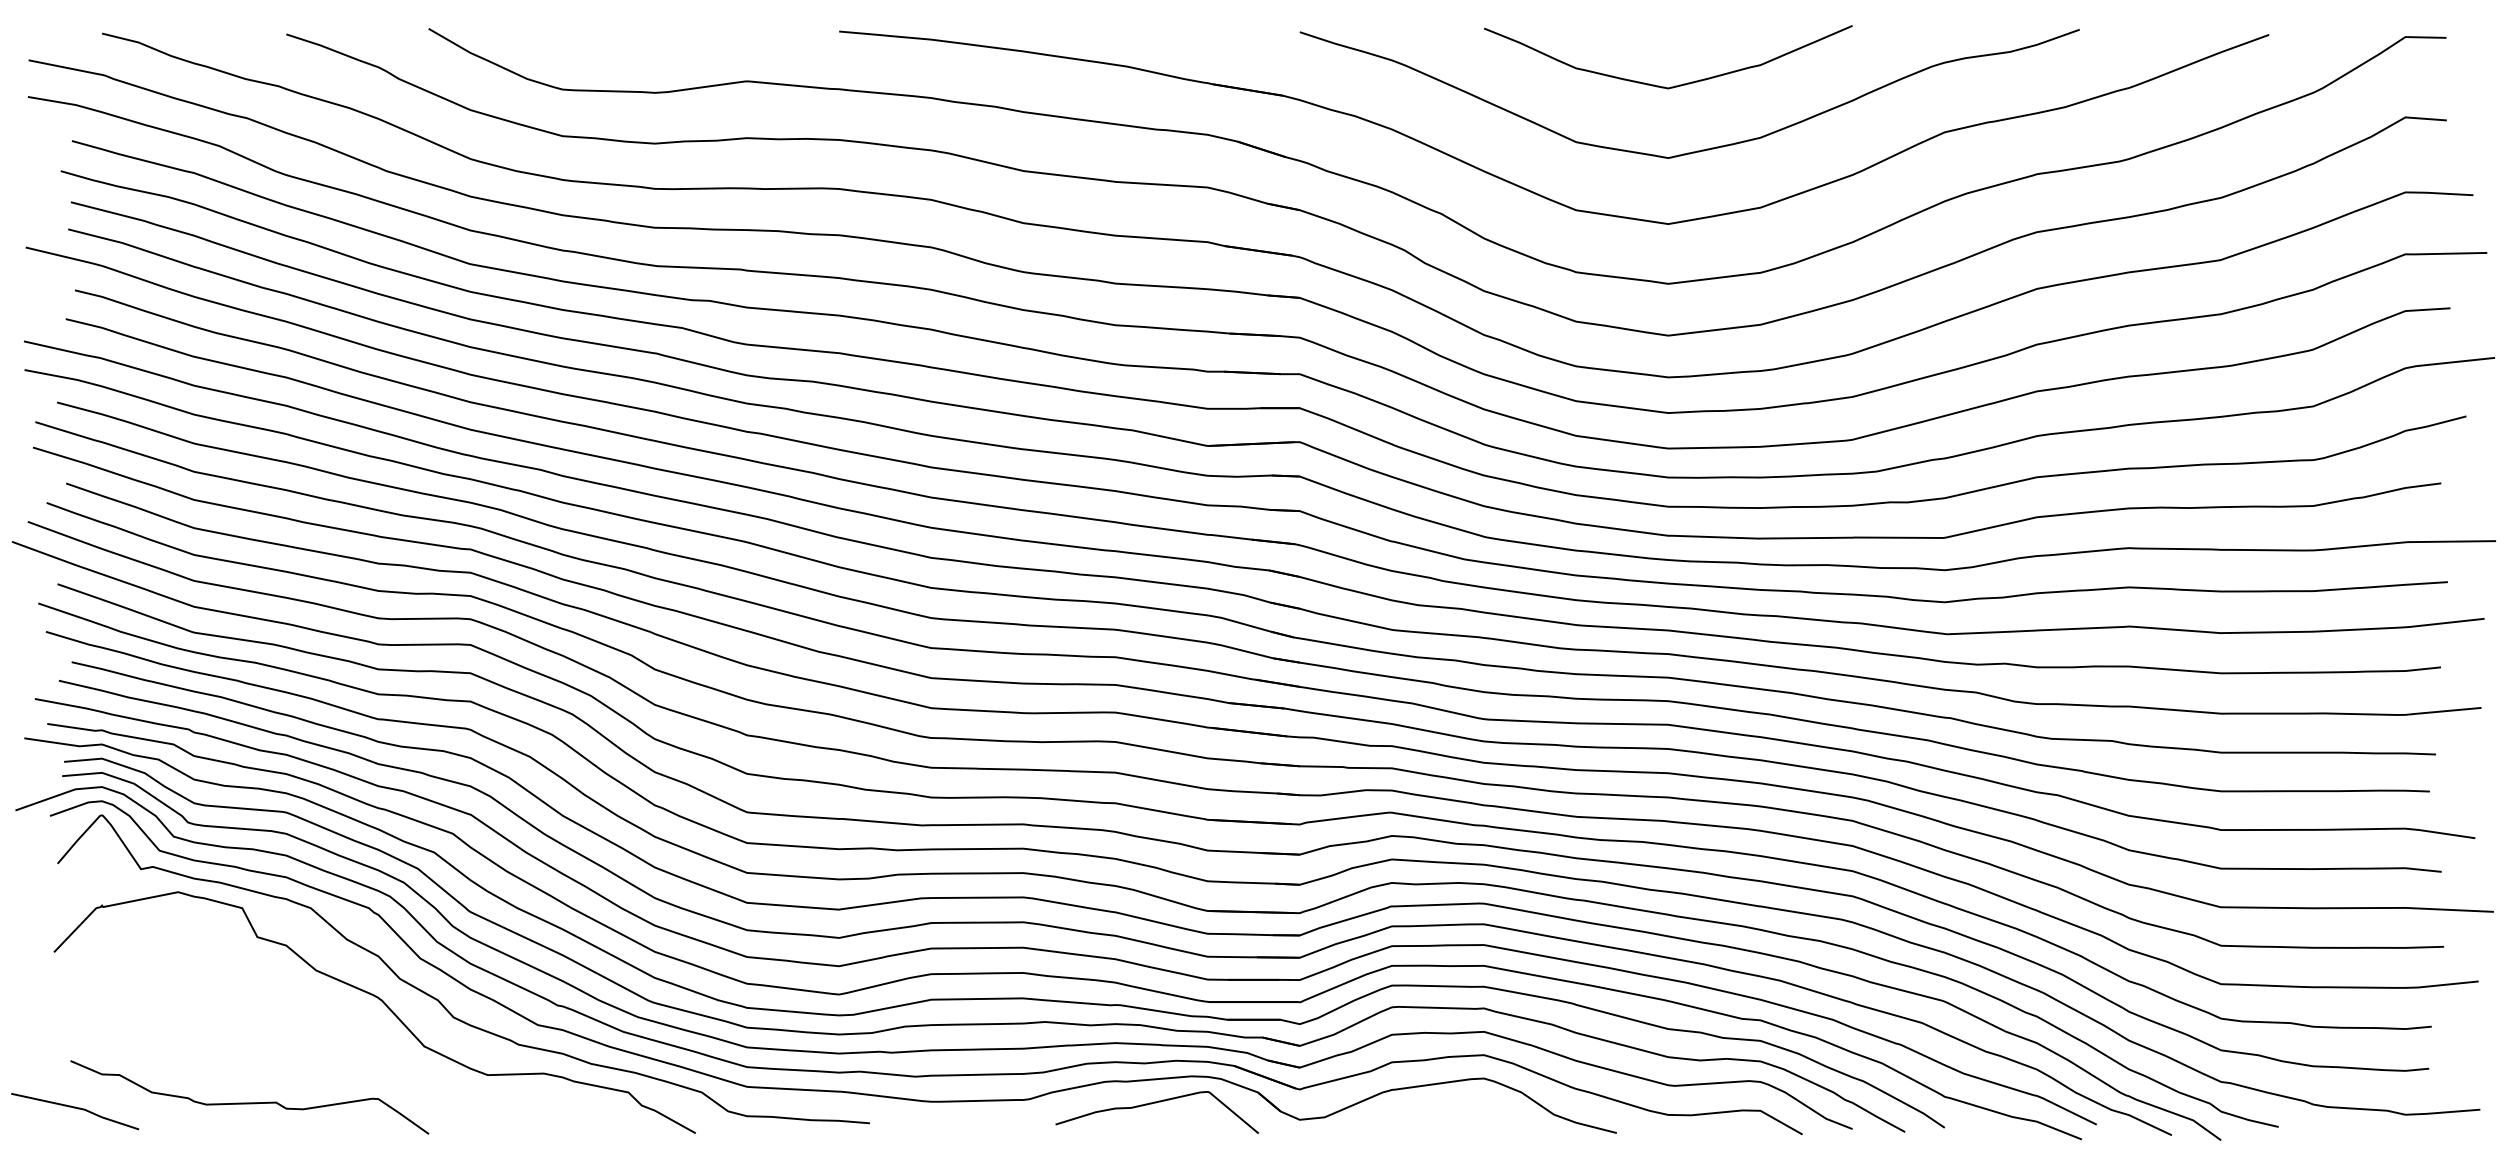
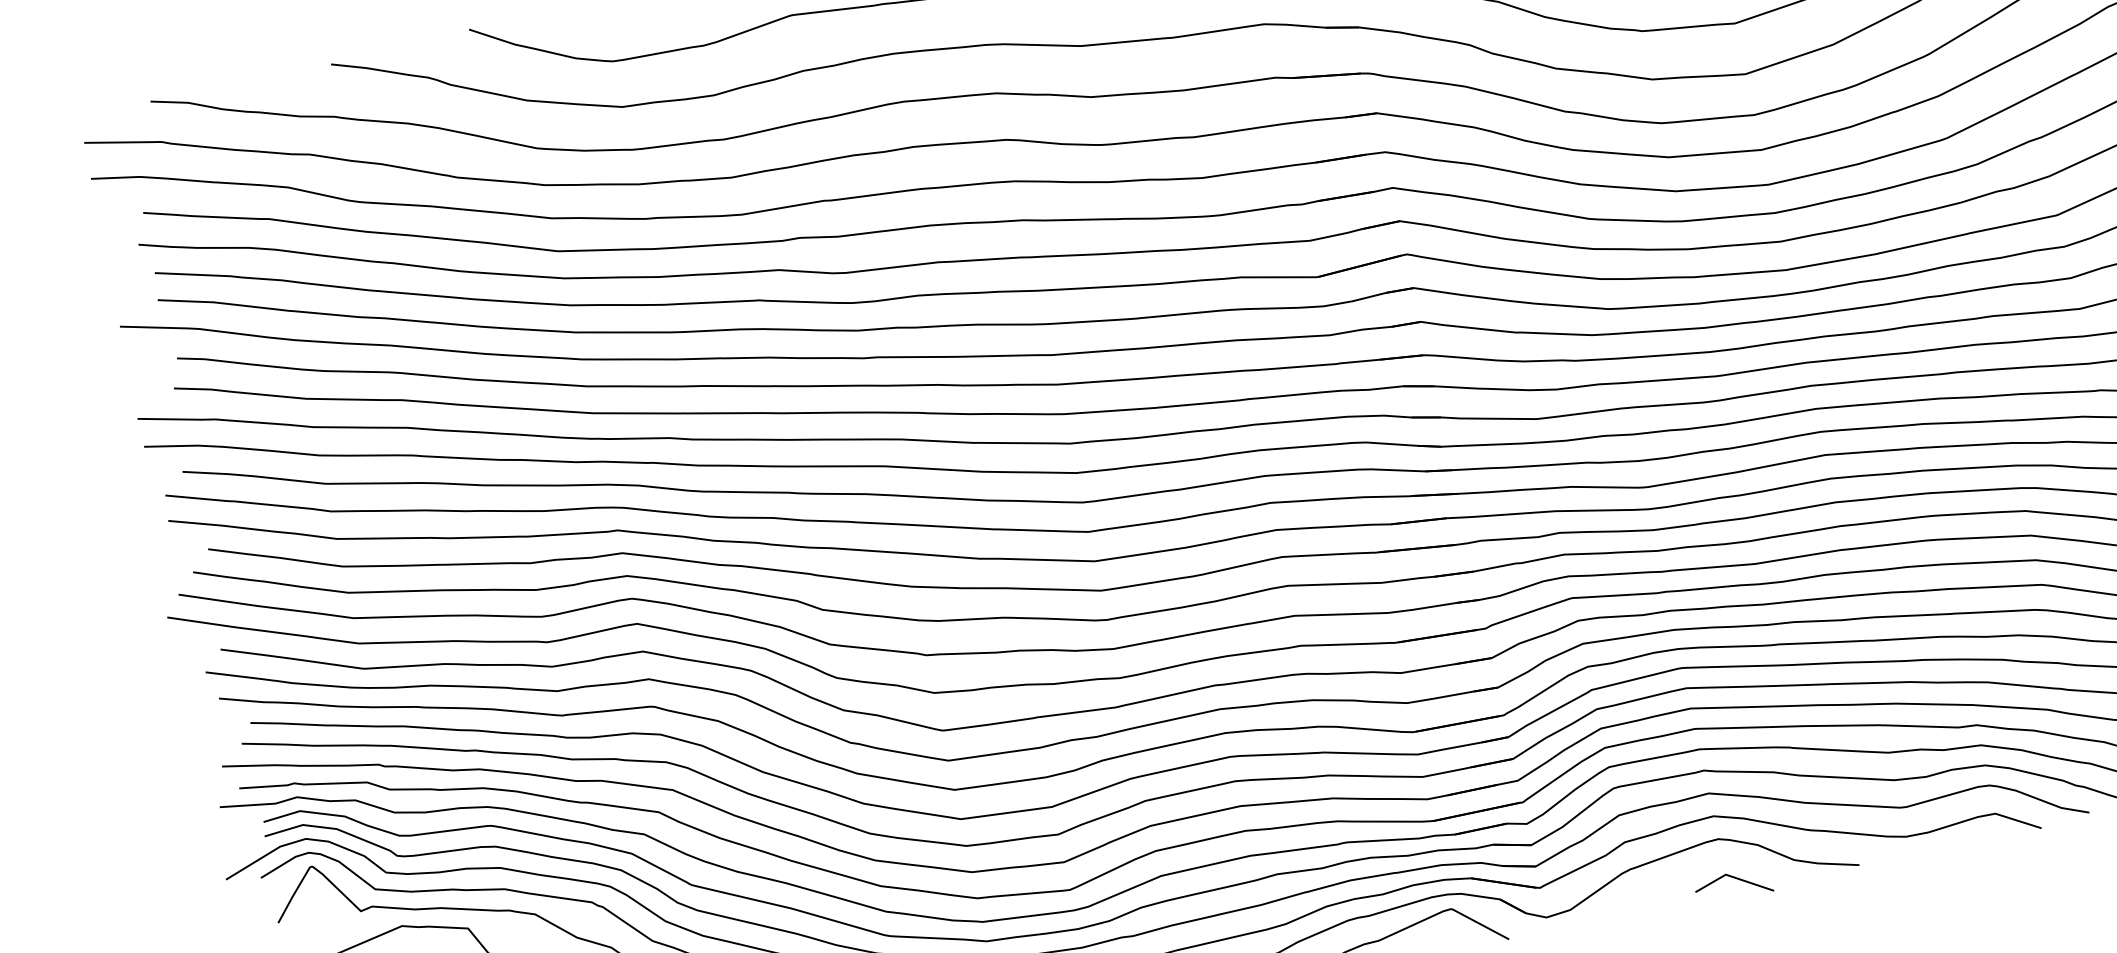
line: (1493, 1121) -> (1736, 879), added

